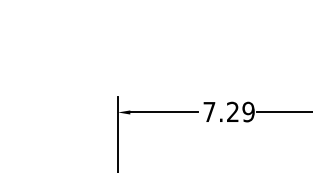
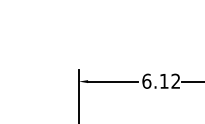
text: (228, 111) -> (160, 80), 7.29 -> 6.12

